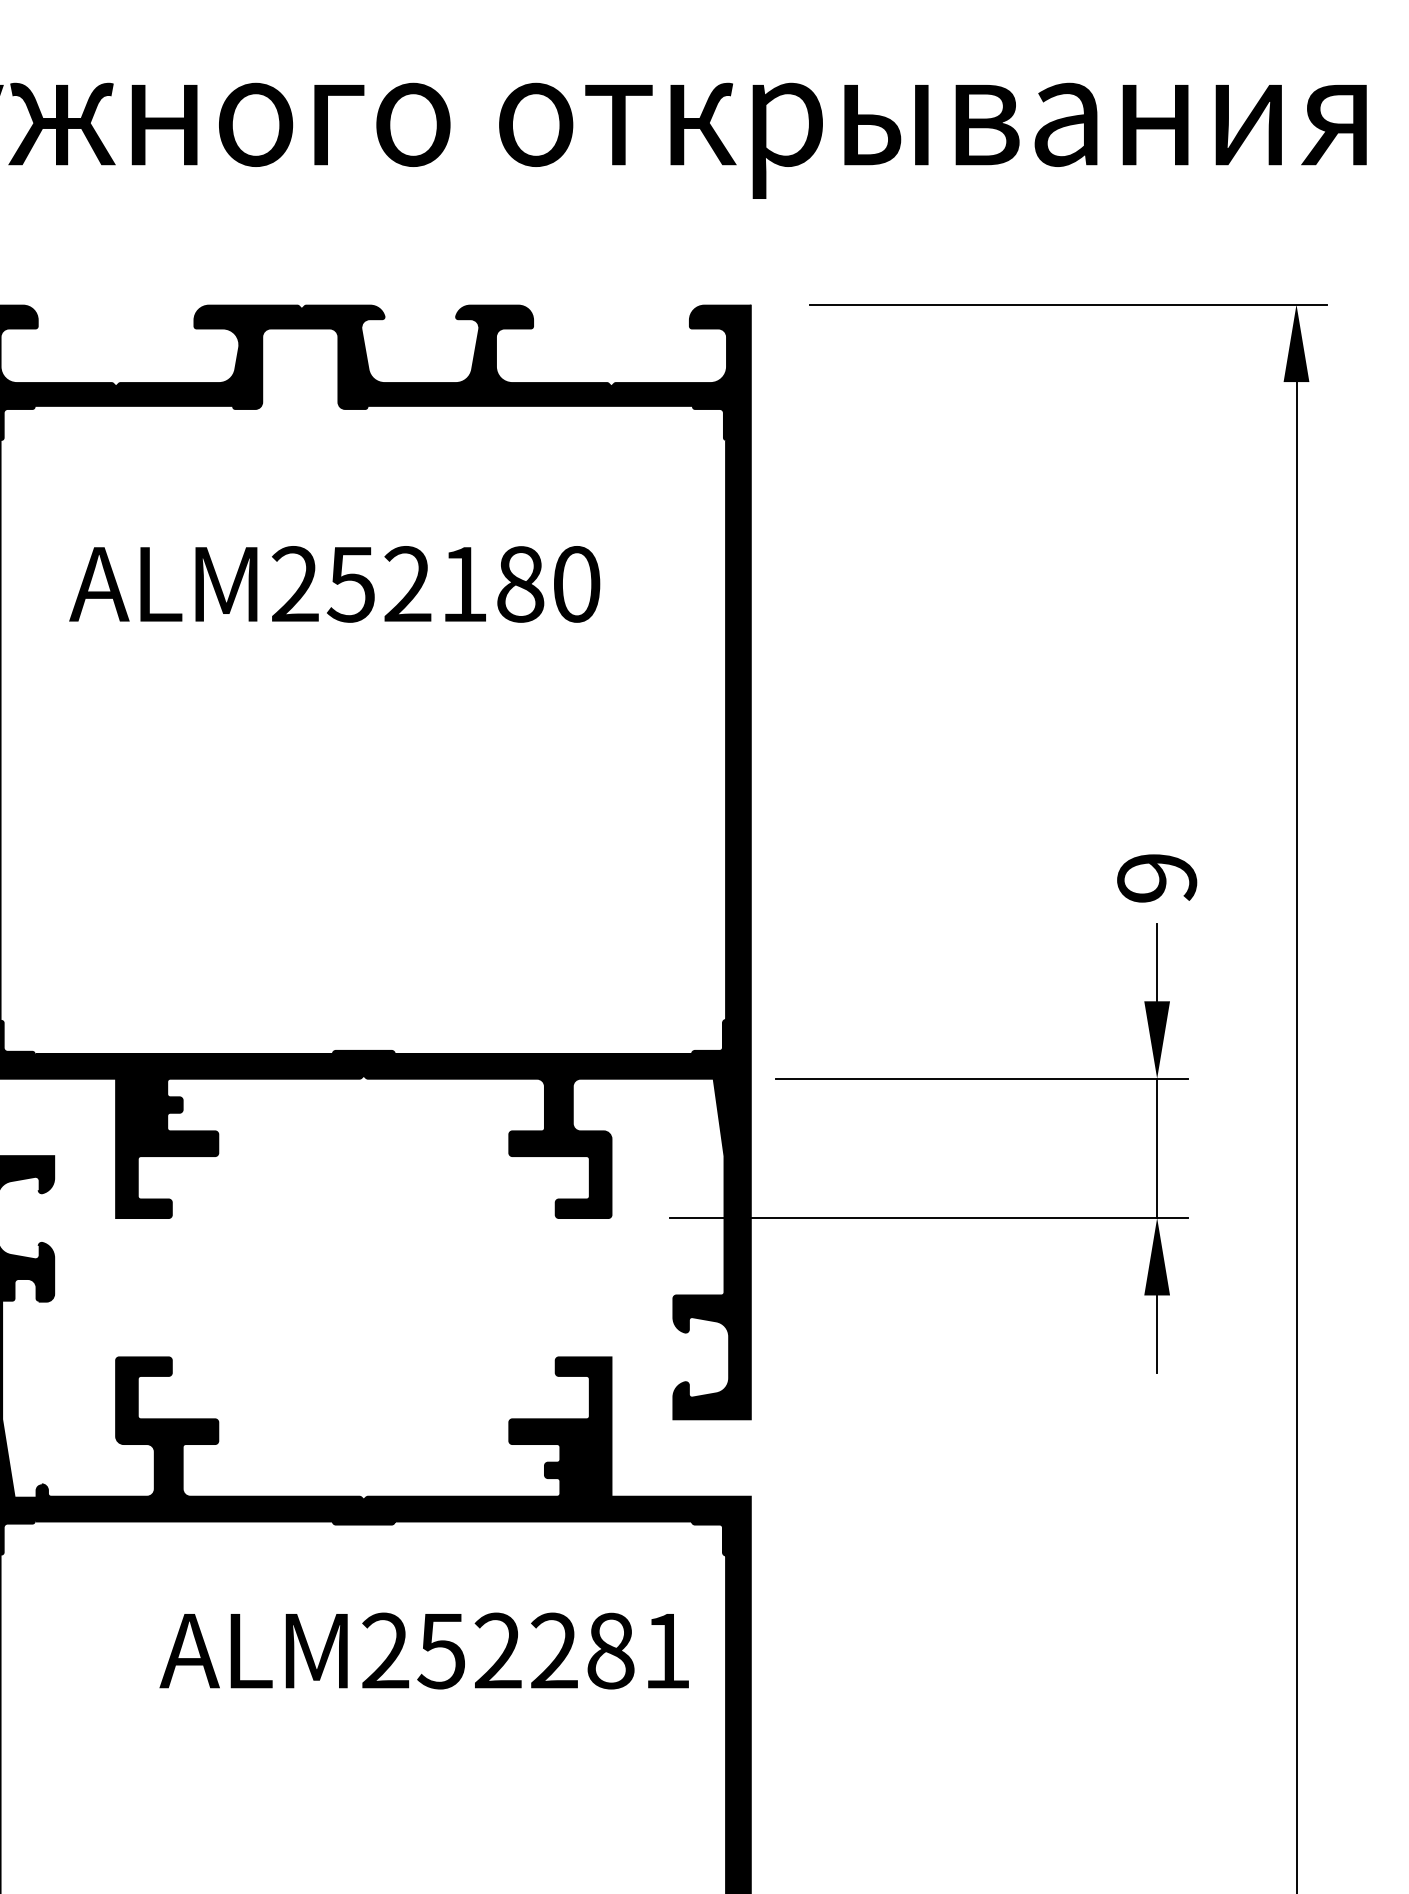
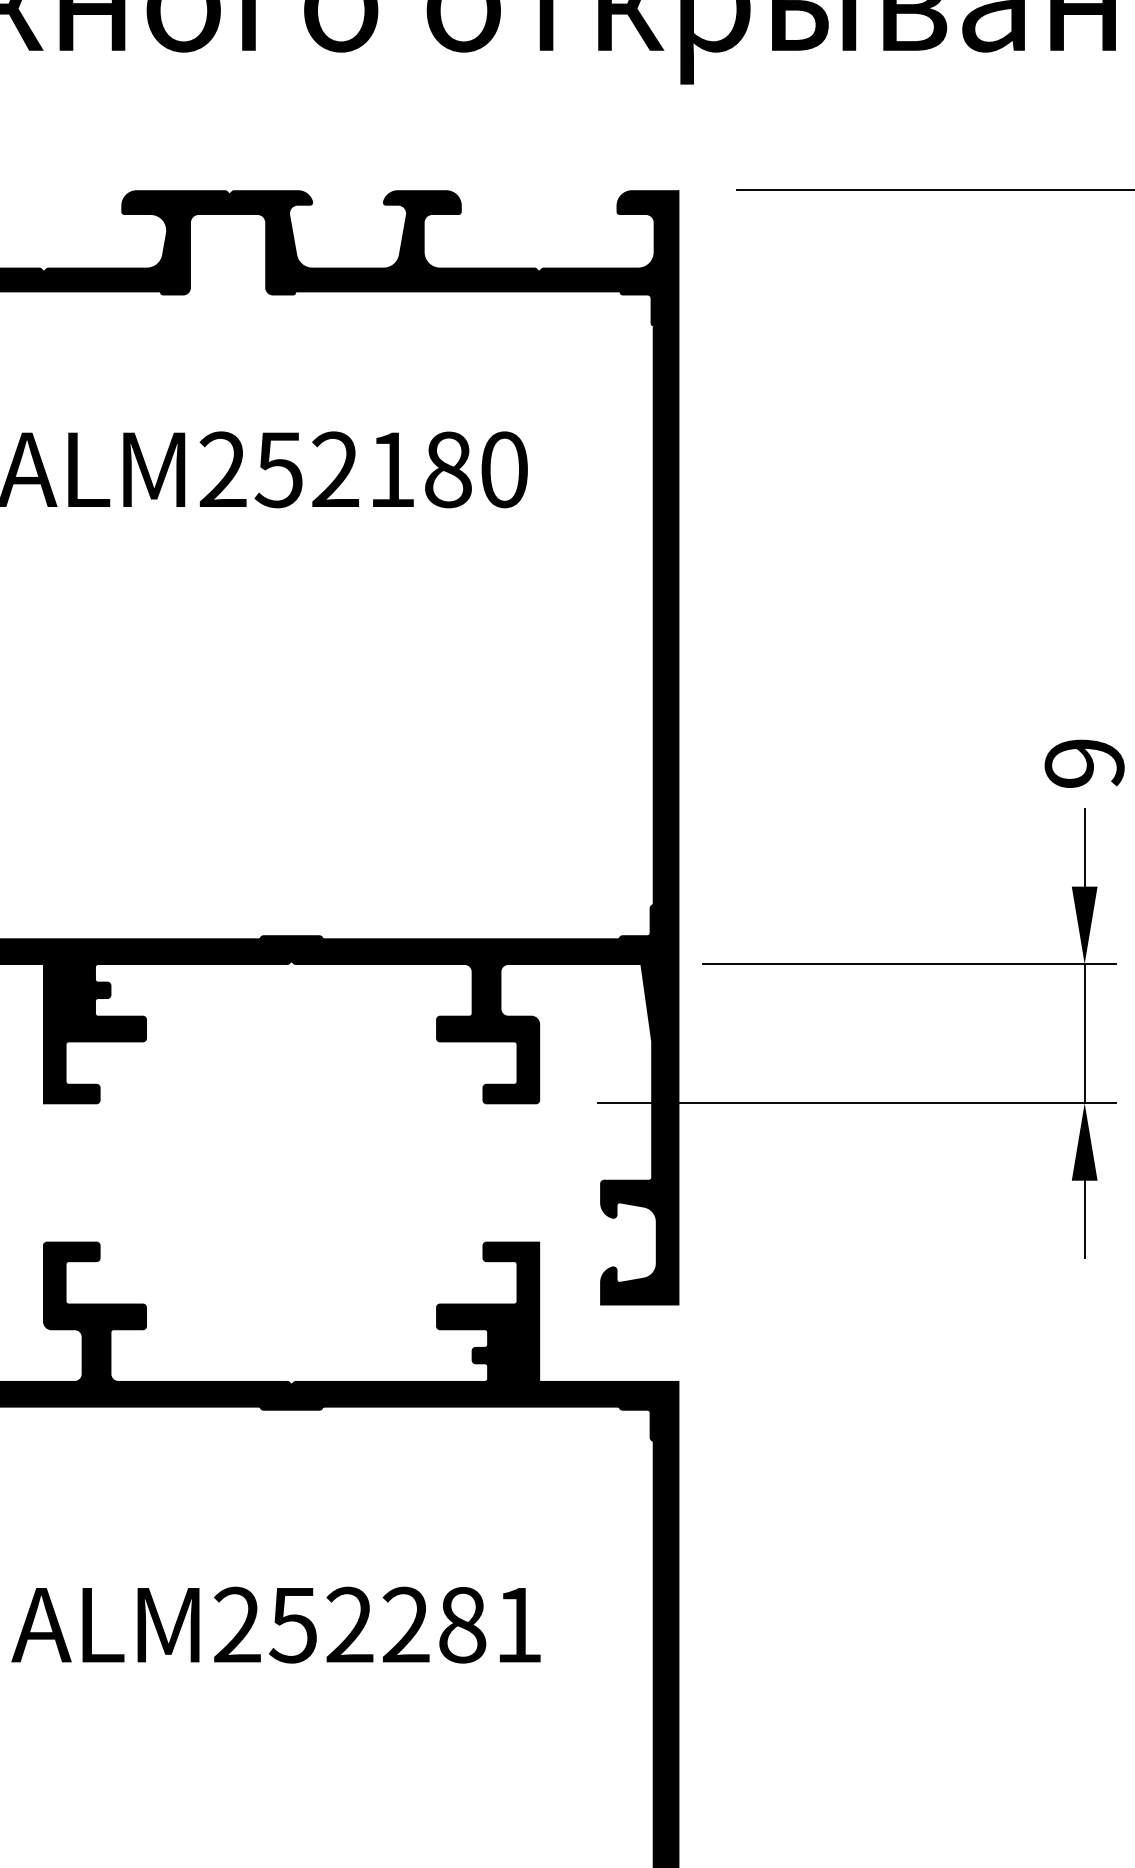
text: (423, 1650) -> (275, 1624), moved

